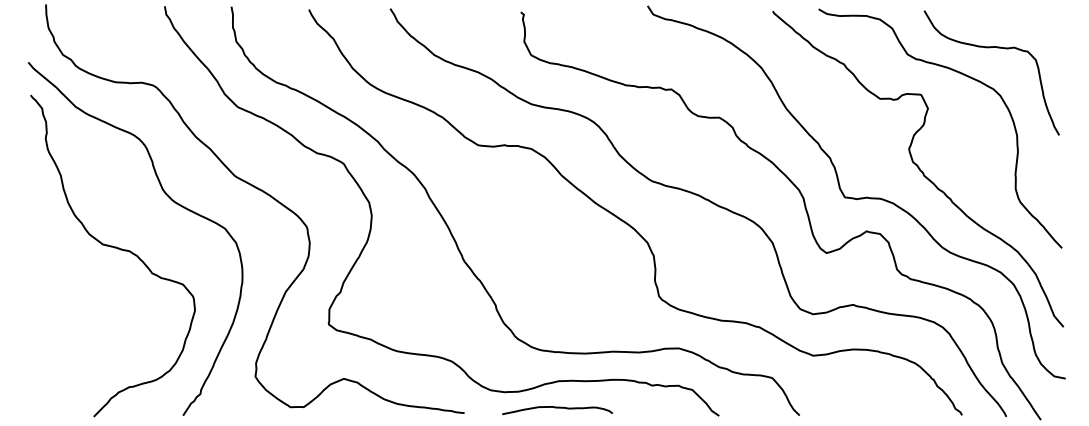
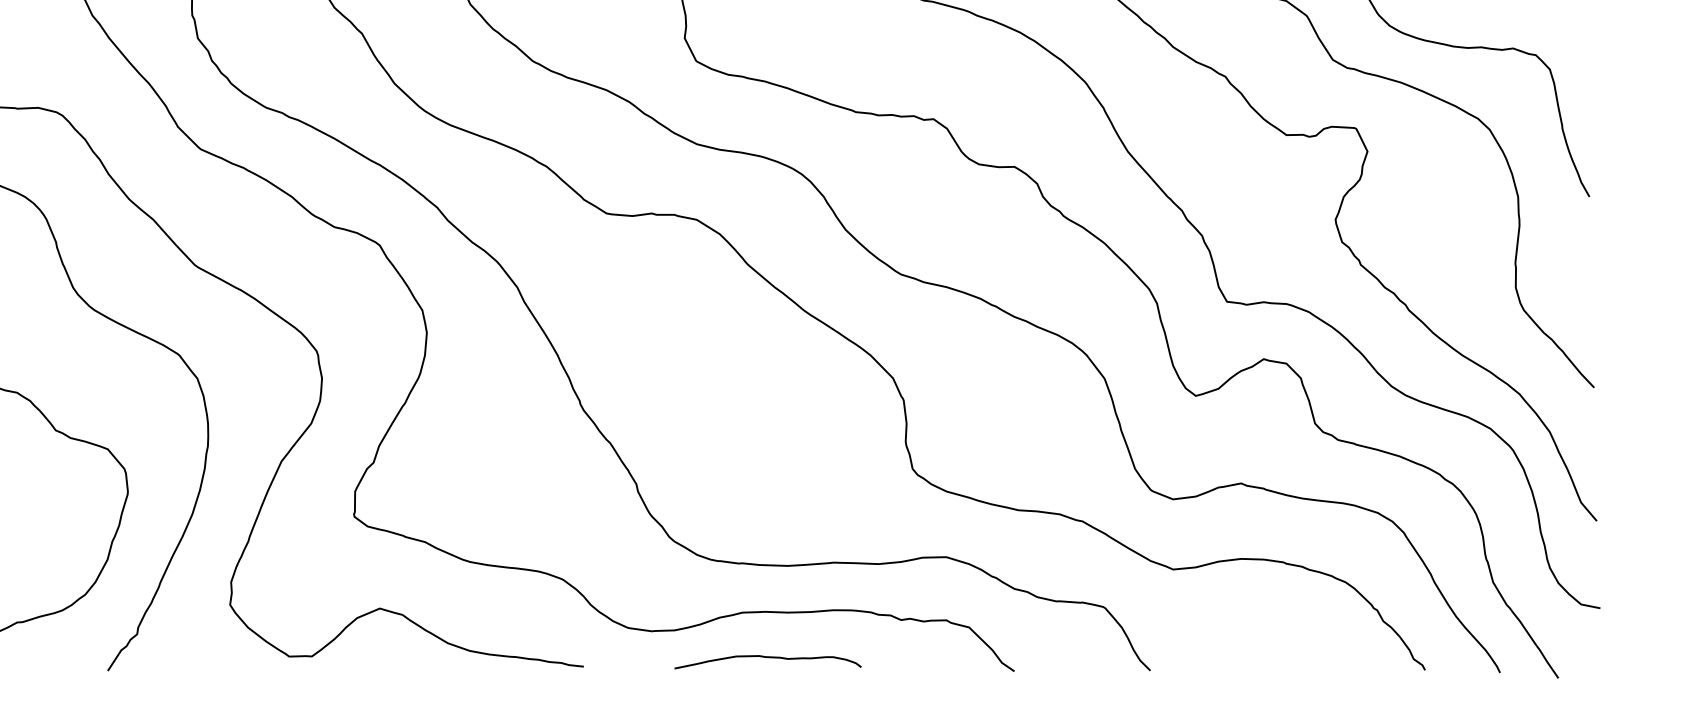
curve: (557, 408) -> (767, 658), moved

